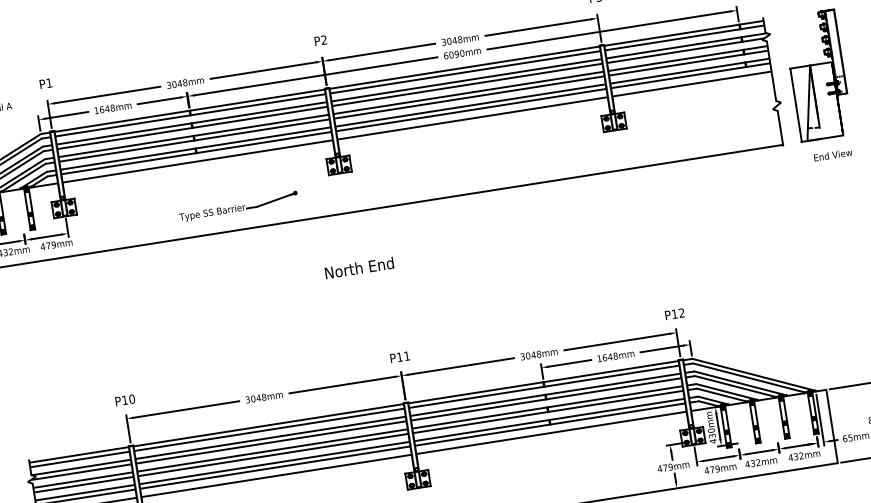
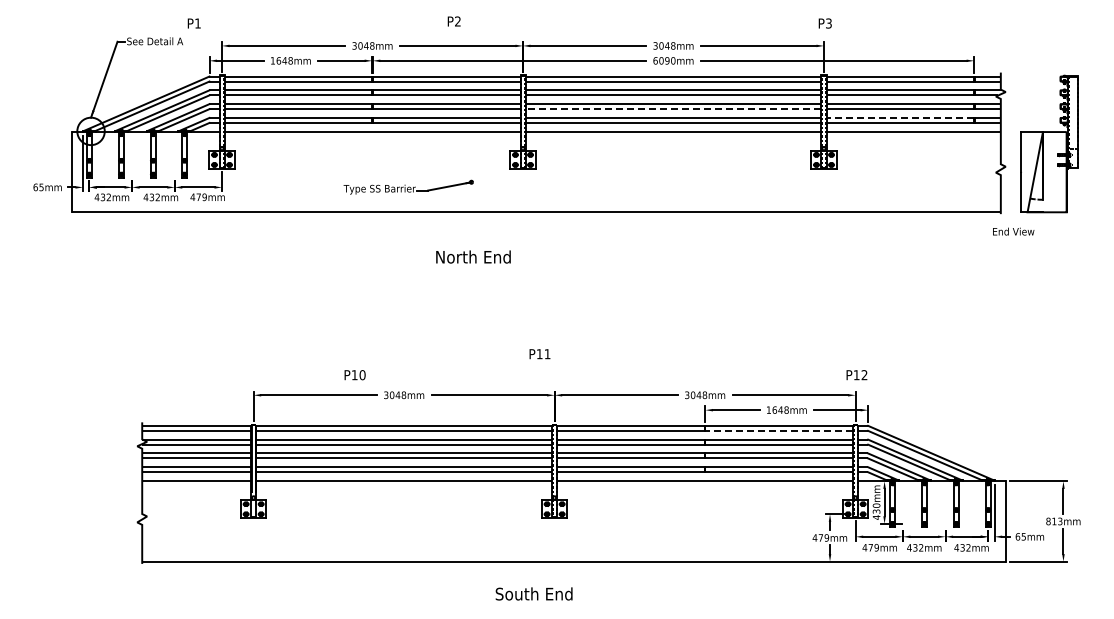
text: (320, 40) -> (453, 21), moved
line: (677, 72) -> (900, 117), solid -> dashed
text: (45, 83) -> (193, 23), moved
line: (469, 97) -> (673, 109), solid -> dashed
text: (832, 155) -> (1013, 231), moved
text: (359, 267) -> (473, 256), moved
text: (399, 357) -> (539, 354), moved
line: (612, 375) -> (779, 430), solid -> dashed
text: (124, 400) -> (354, 375), moved

